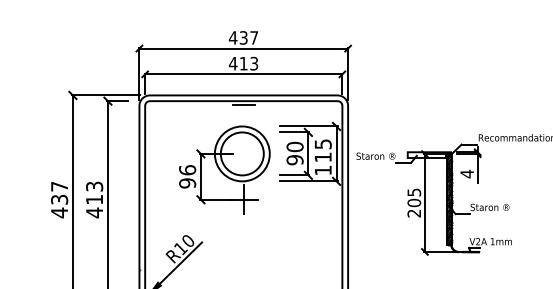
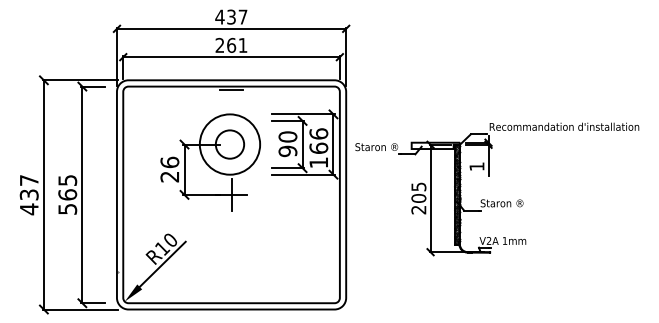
text: (243, 62) -> (231, 44), 413 -> 261
text: (322, 150) -> (318, 140), 115 -> 166
circle: (241, 153) -> (229, 144), size x0.6
text: (466, 173) -> (476, 166), 4 -> 1
text: (187, 183) -> (169, 176), 96 -> 26
text: (94, 200) -> (67, 195), 413 -> 565

